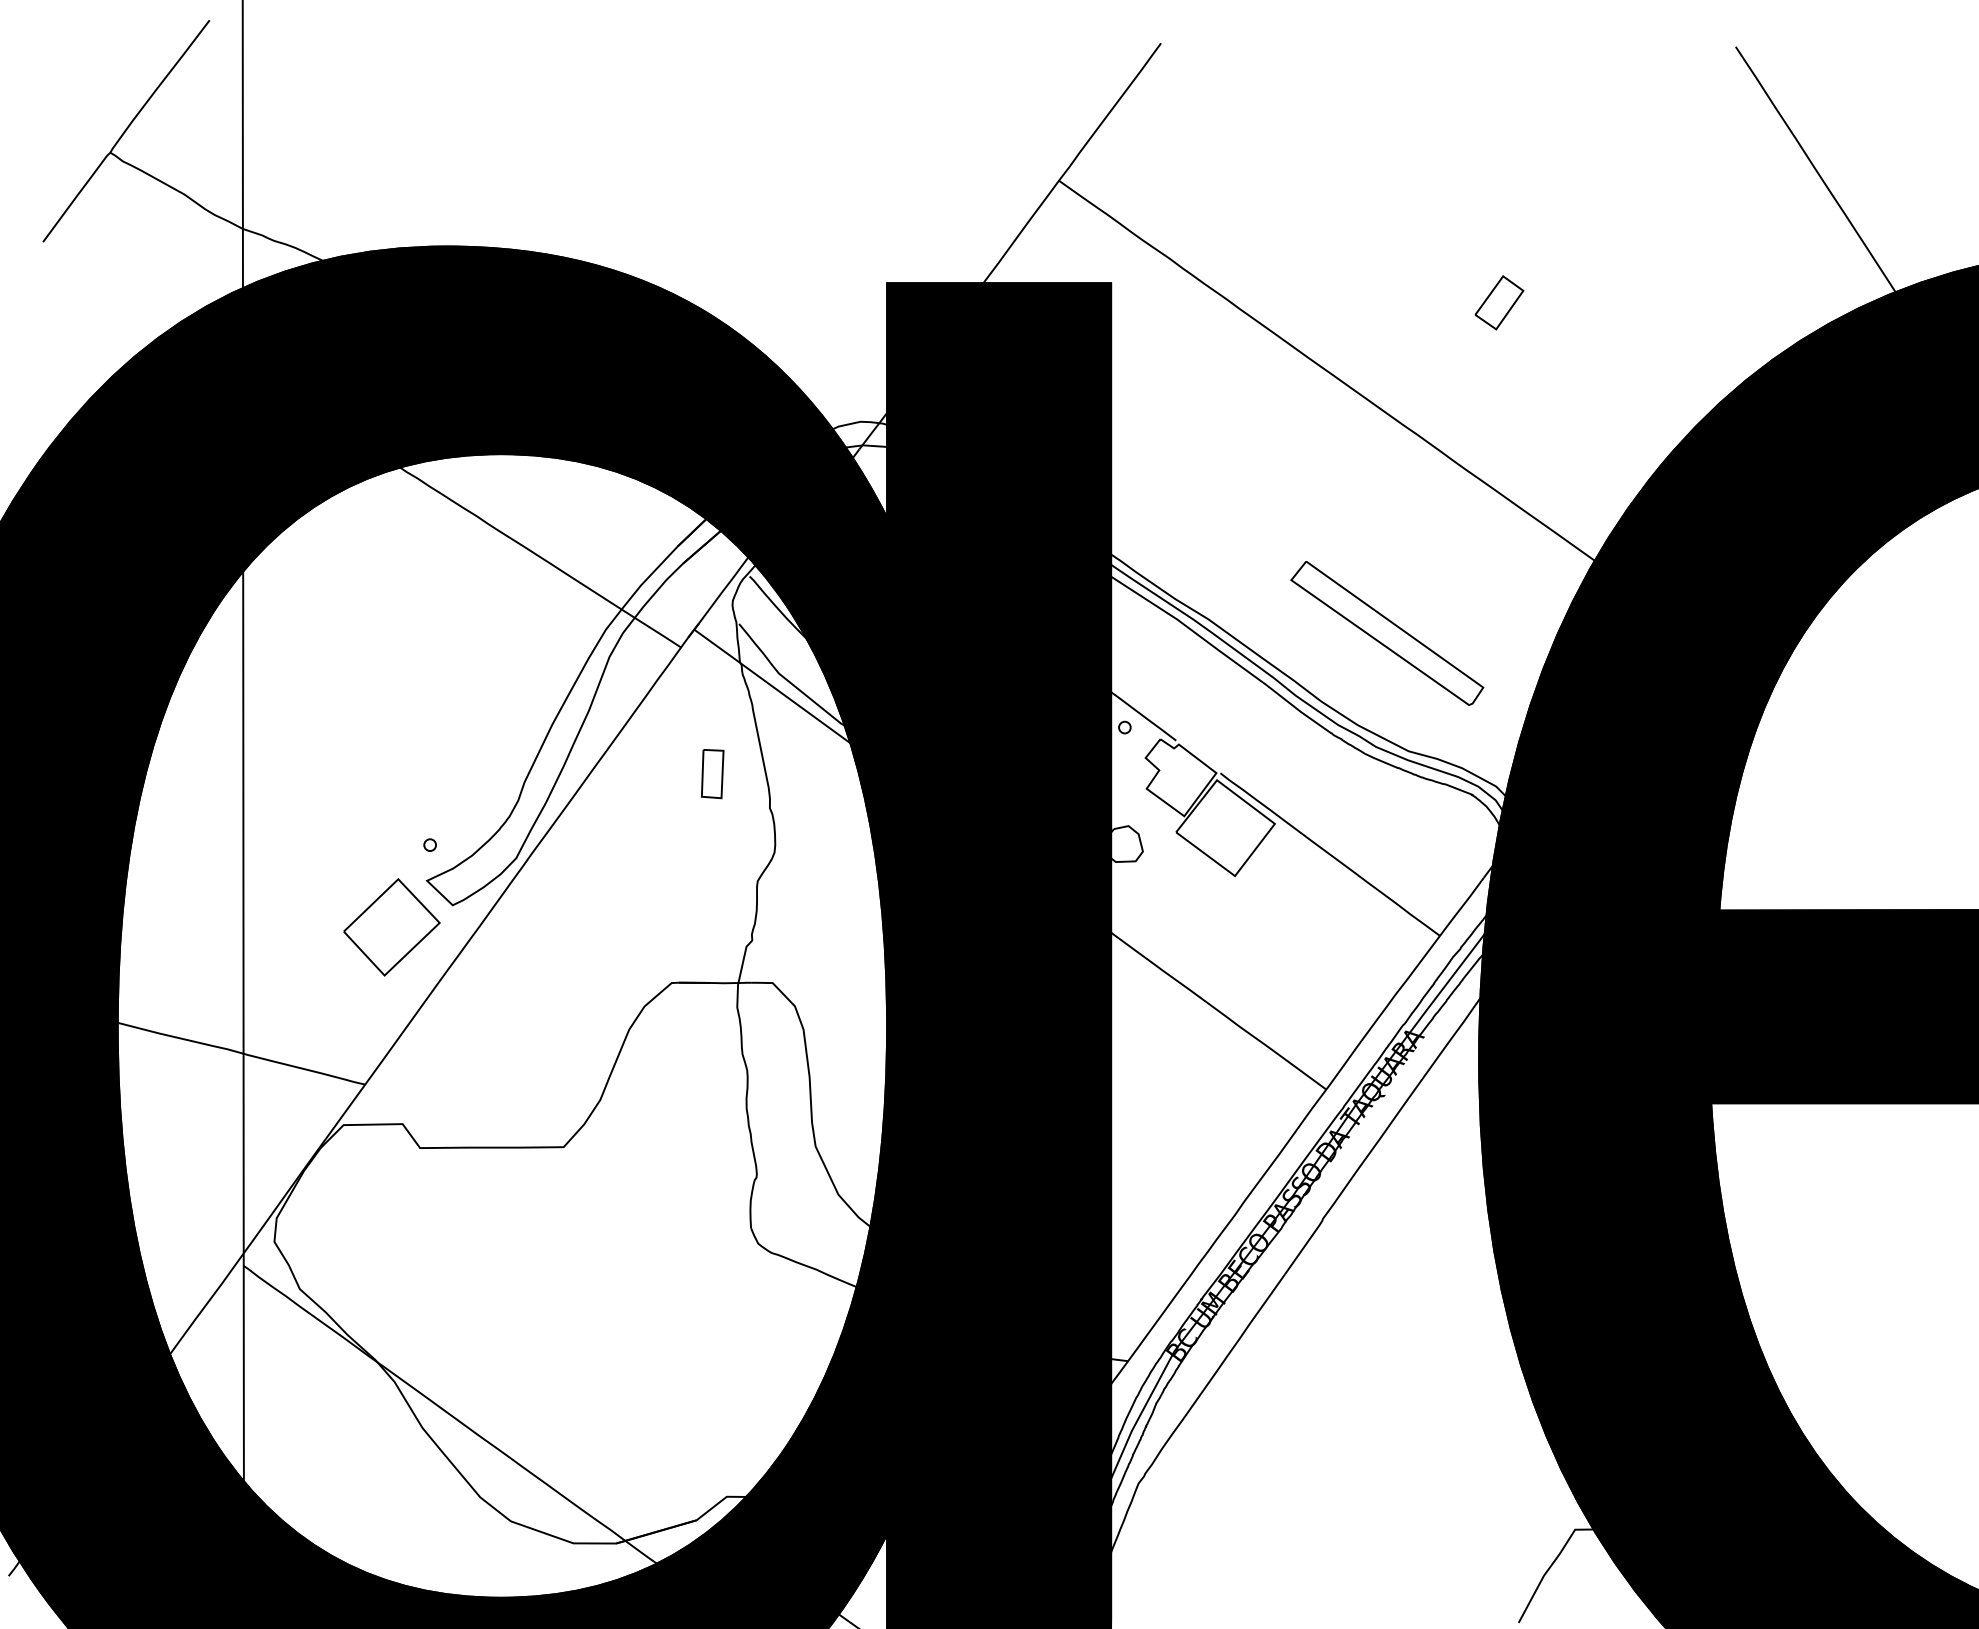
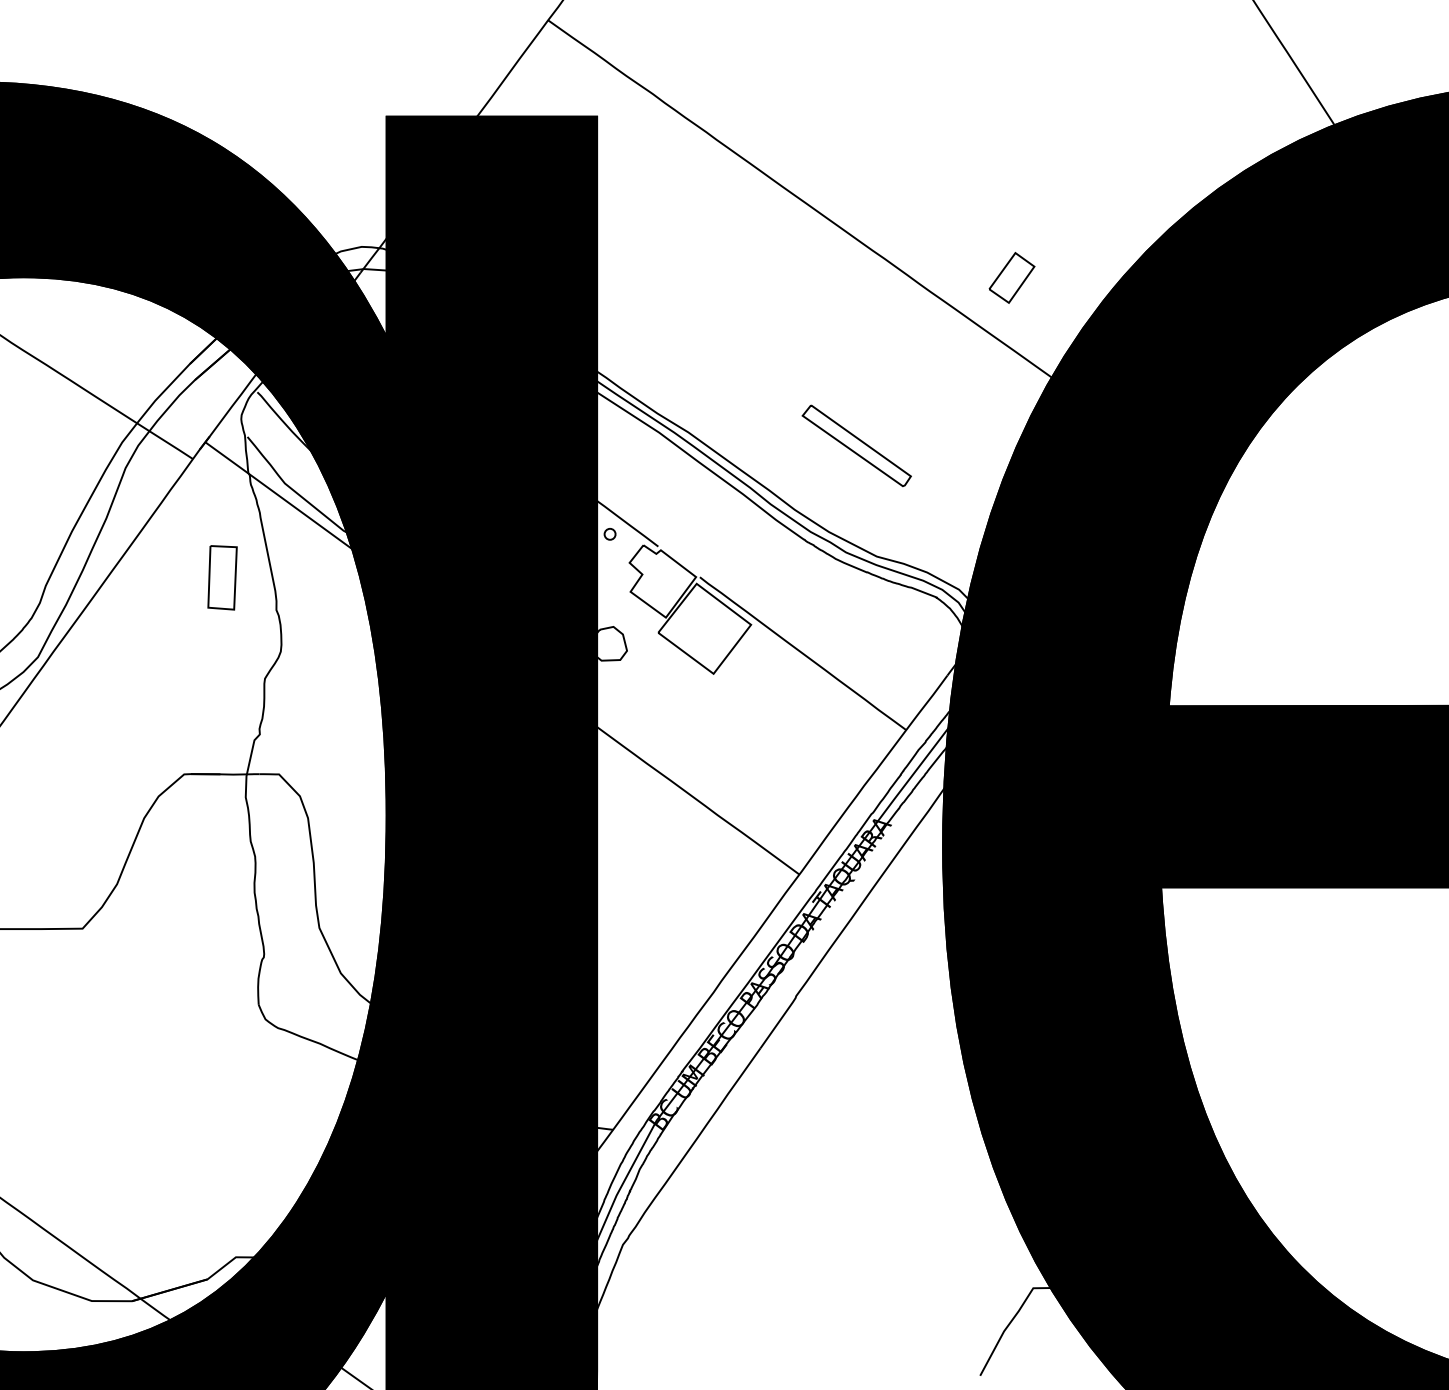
part: (1499, 302) -> (1012, 277), moved
part: (1387, 633) -> (856, 445), size x0.6
part: (712, 774) -> (222, 578), size x1.4

